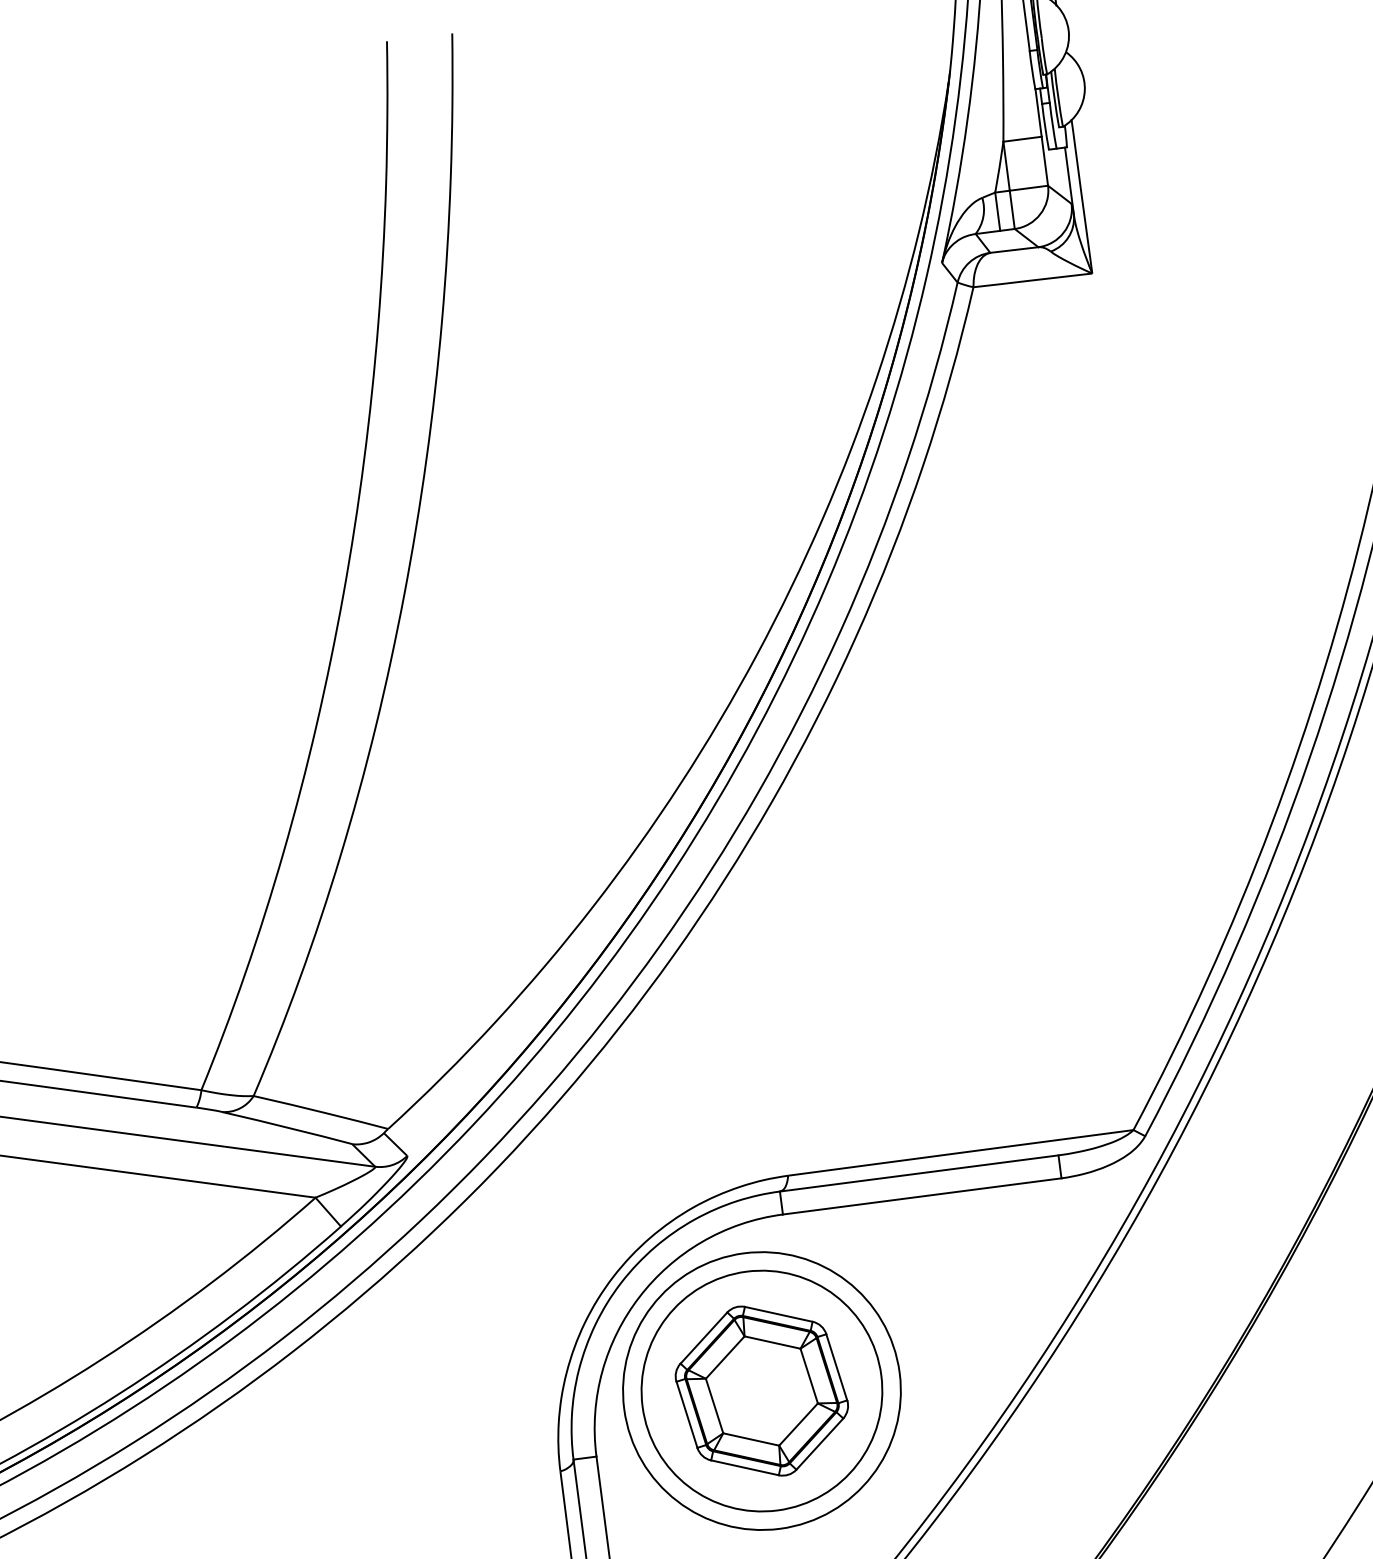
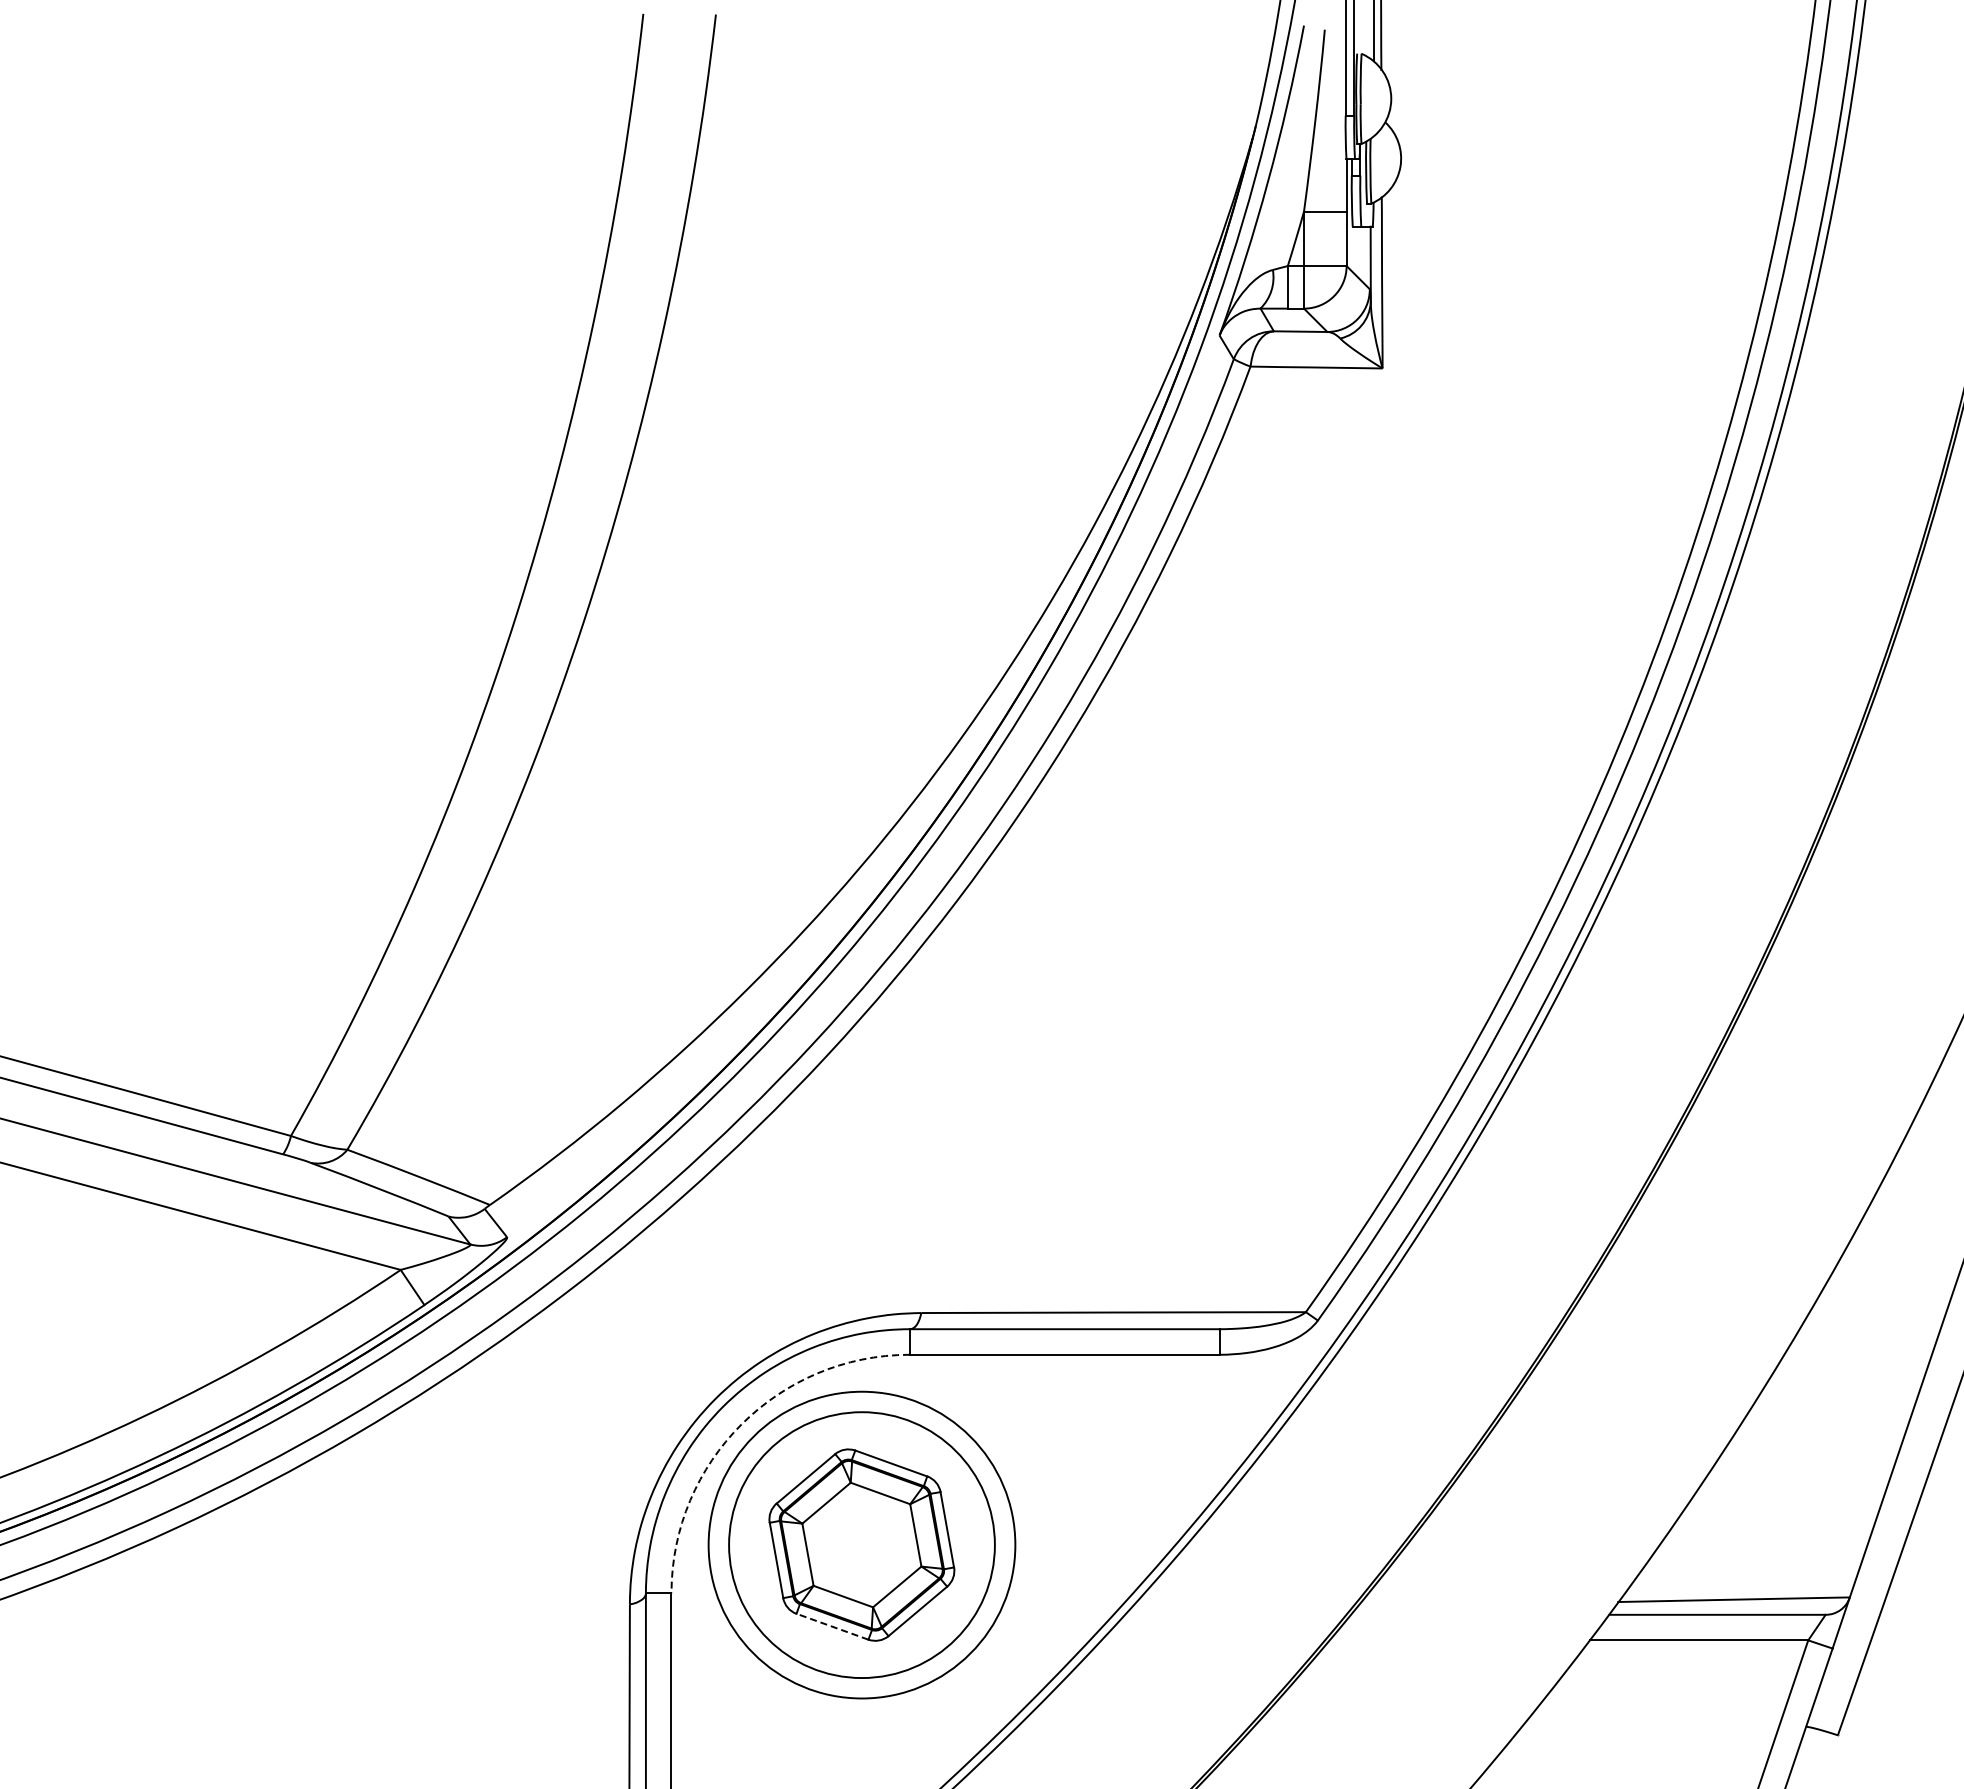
arc: (639, 1296) -> (741, 1424), solid -> dashed
line: (744, 1467) -> (832, 1626), solid -> dashed

